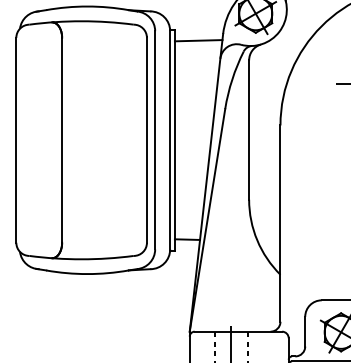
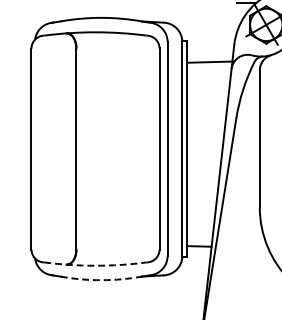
line: (198, 40) -> (210, 61), moved
arc: (81, 259) -> (95, 265), solid -> dashed
arc: (87, 274) -> (101, 280), solid -> dashed

